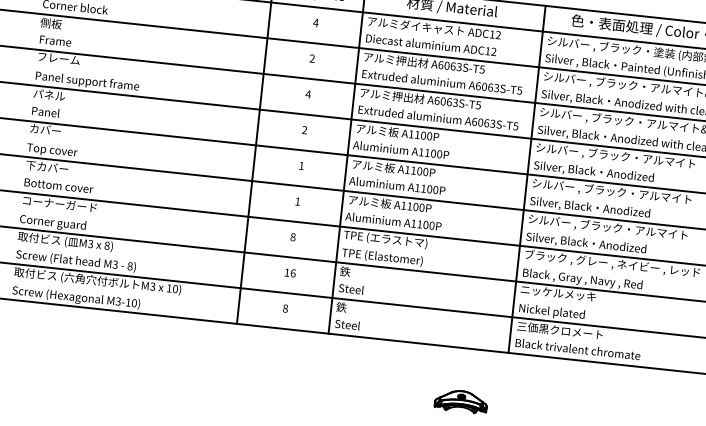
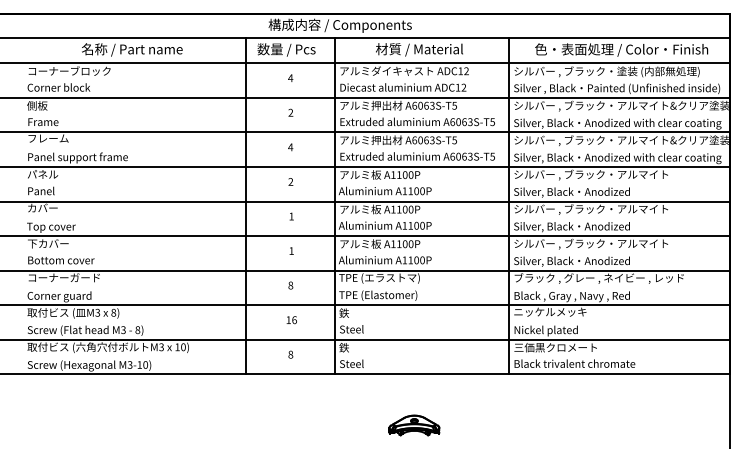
part: (461, 401) -> (414, 425), moved

